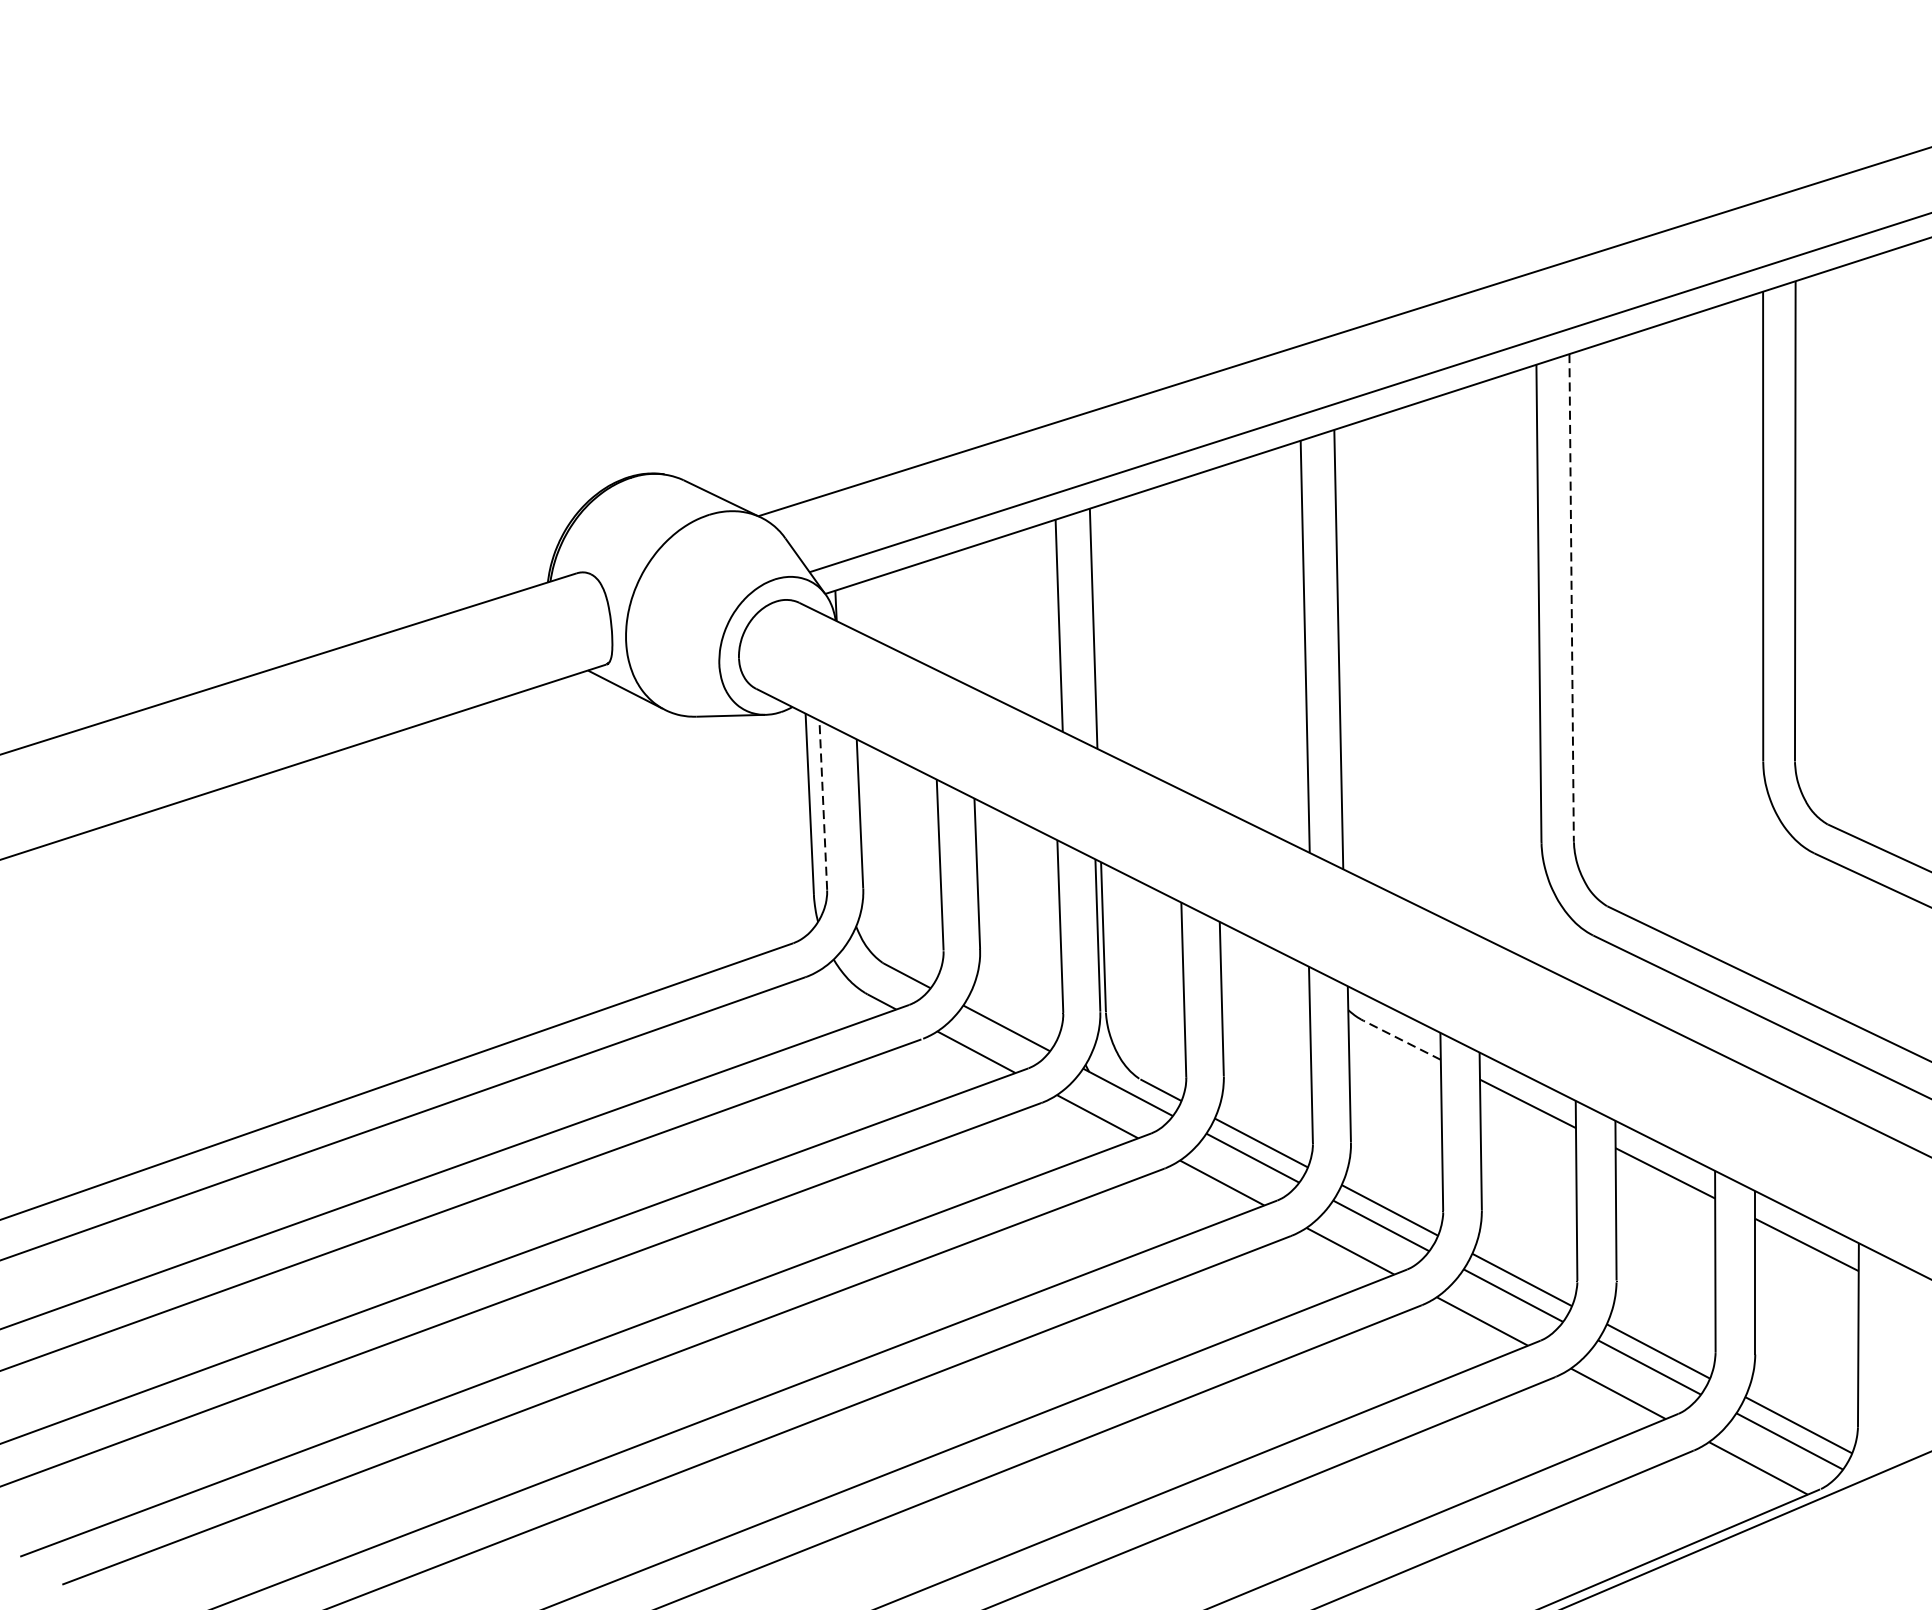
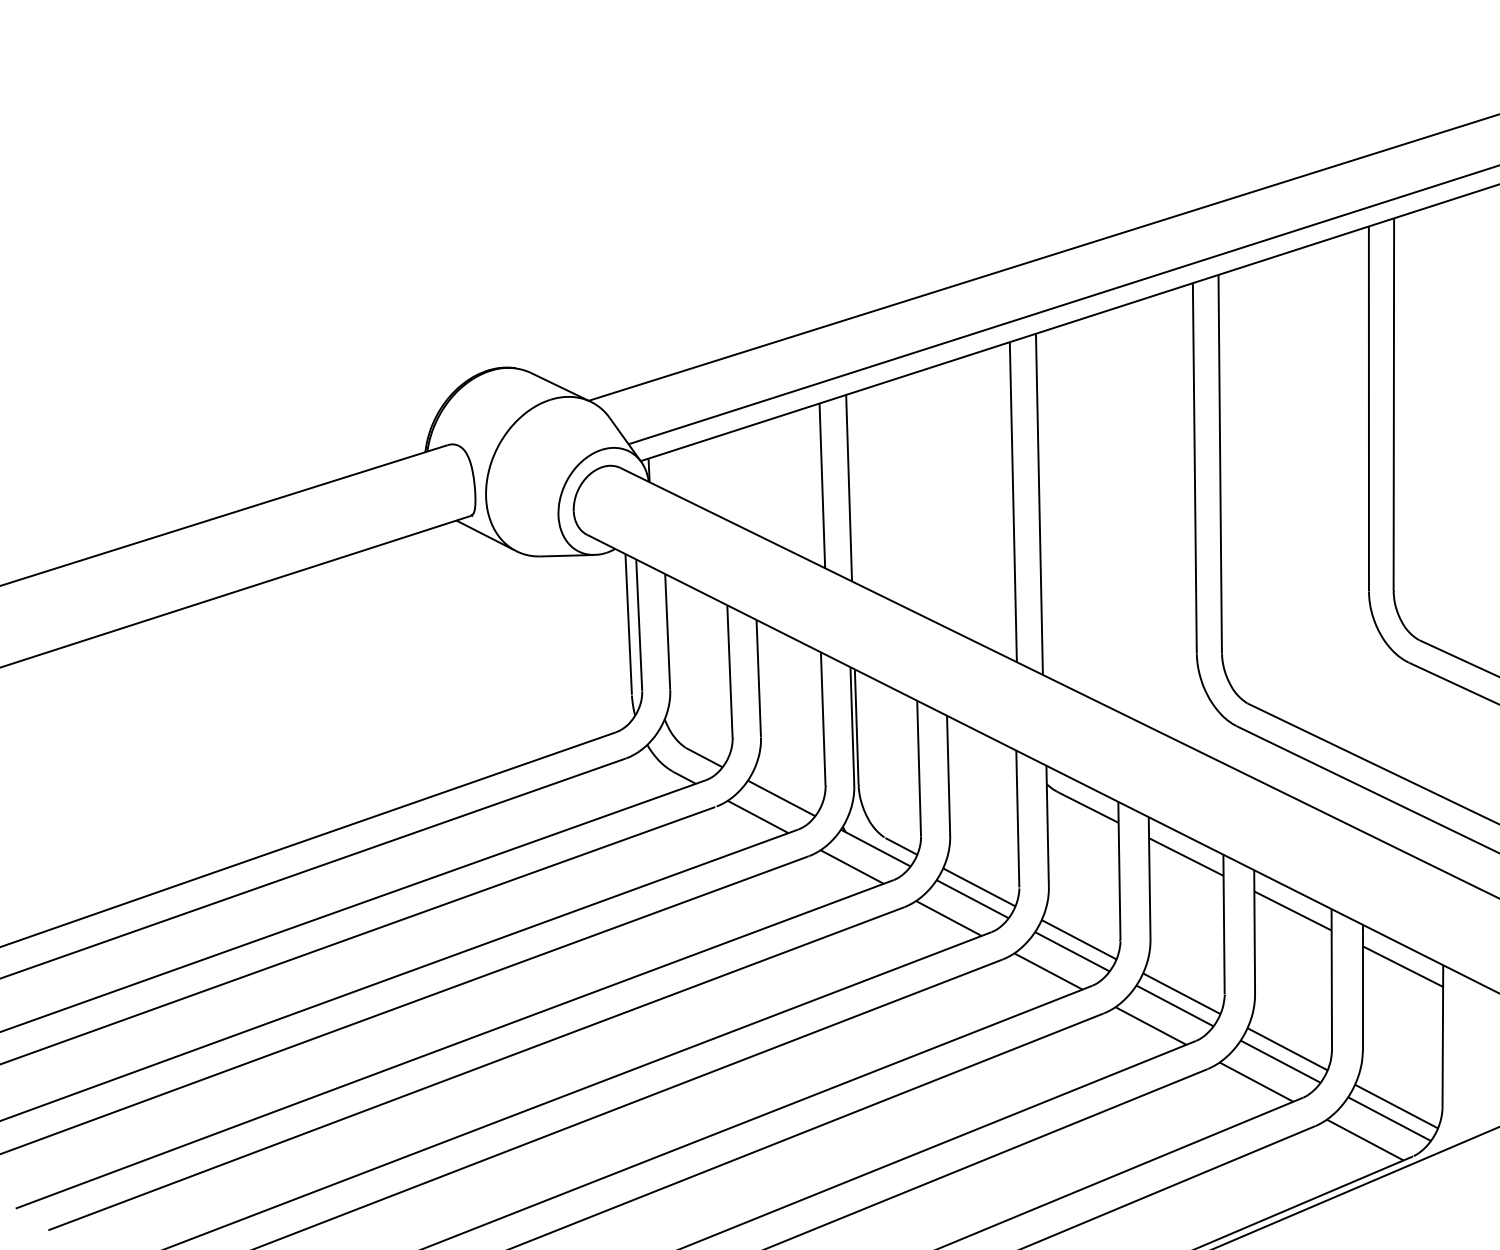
line: (1572, 598) -> (1220, 464), dashed -> solid
line: (823, 805) -> (639, 625), dashed -> solid
line: (1401, 1040) -> (1088, 807), dashed -> solid

